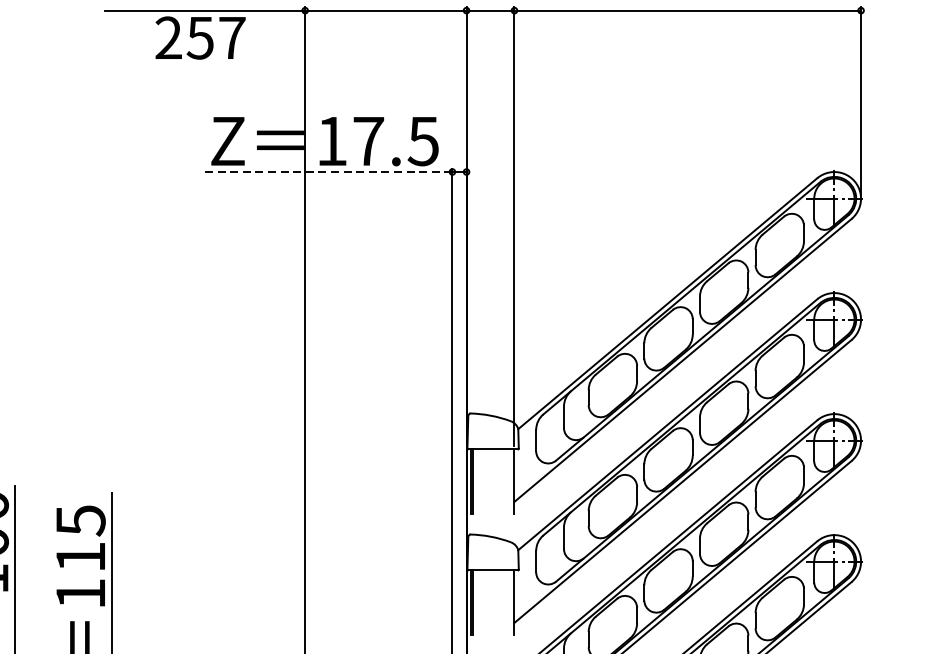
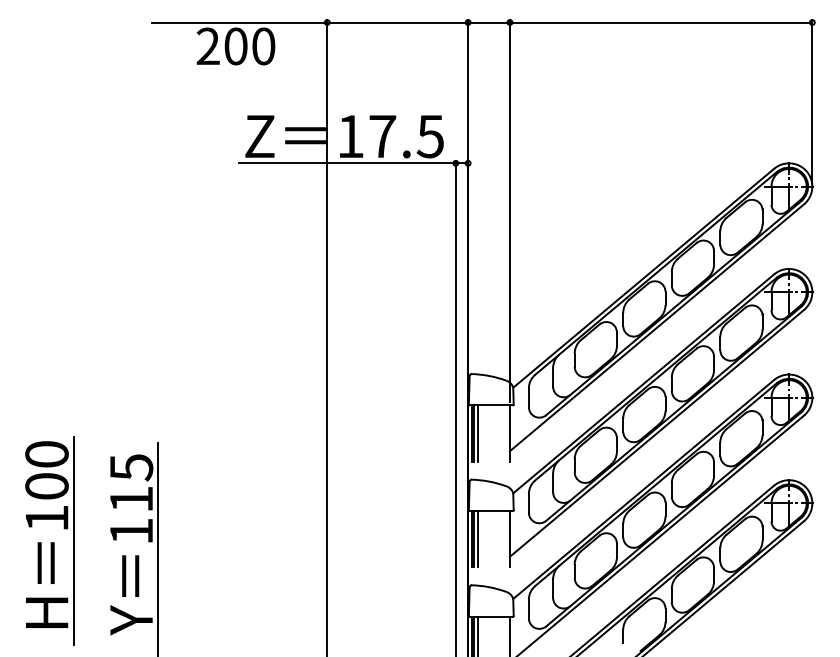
text: (216, 38) -> (249, 46), 257 -> 200
line: (327, 172) -> (346, 163), dashed -> solid
line: (478, 481) -> (478, 433), added
line: (478, 601) -> (478, 538), added

